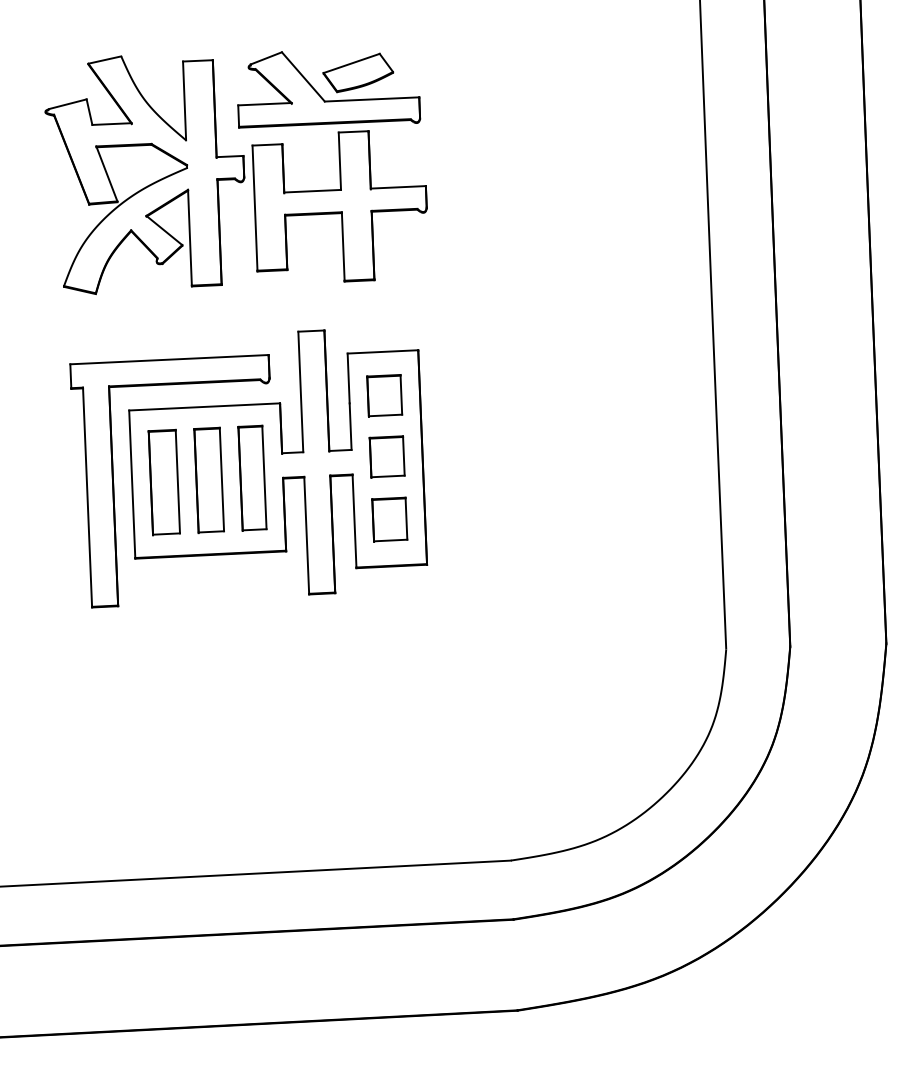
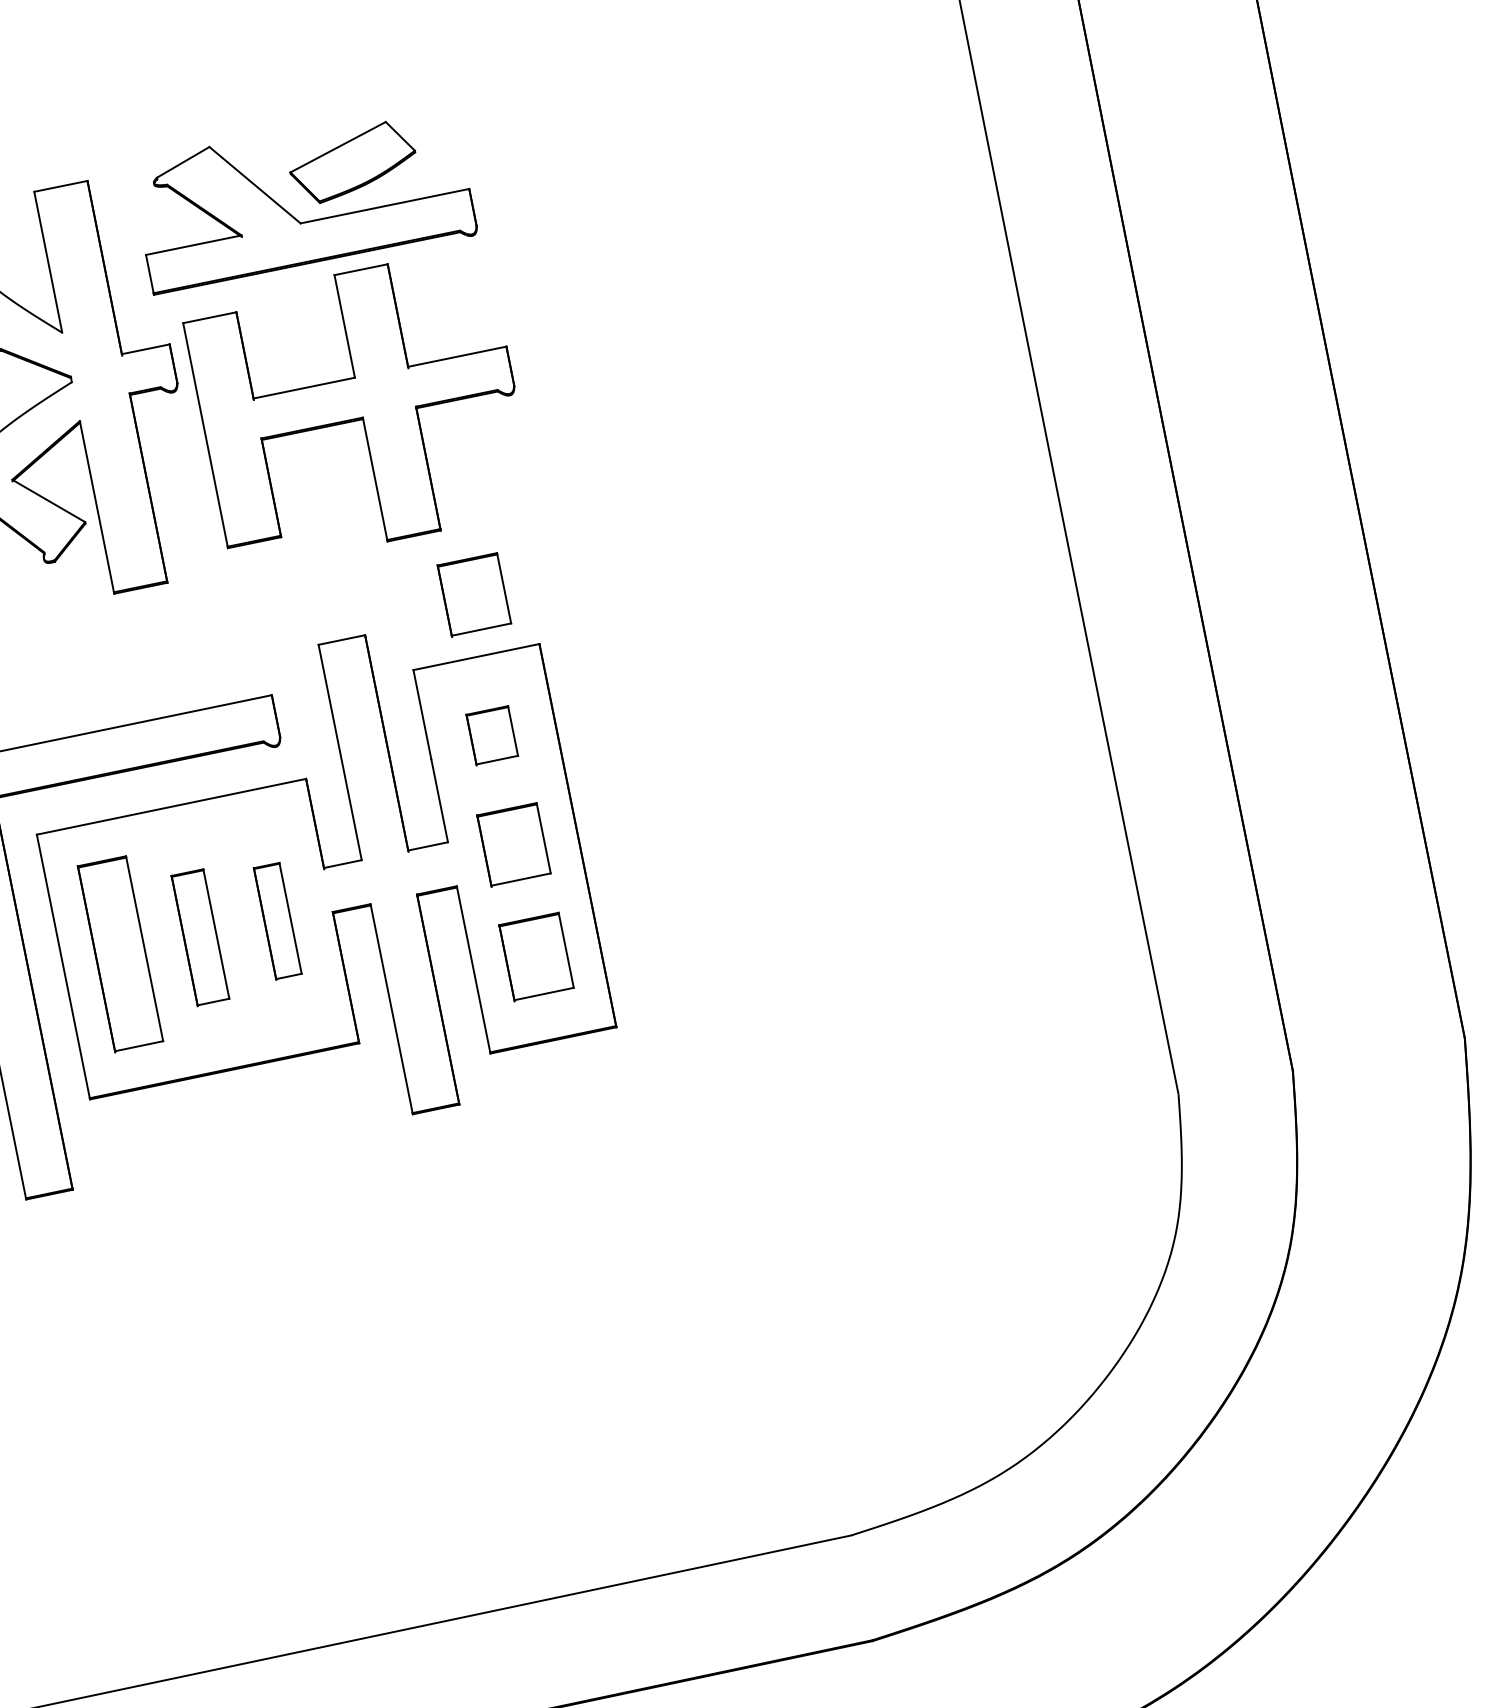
part: (386, 317) -> (473, 594), added
part: (384, 395) -> (491, 735), size x0.7
part: (252, 477) -> (277, 920), size x0.6
part: (208, 480) -> (199, 937), size x0.7

